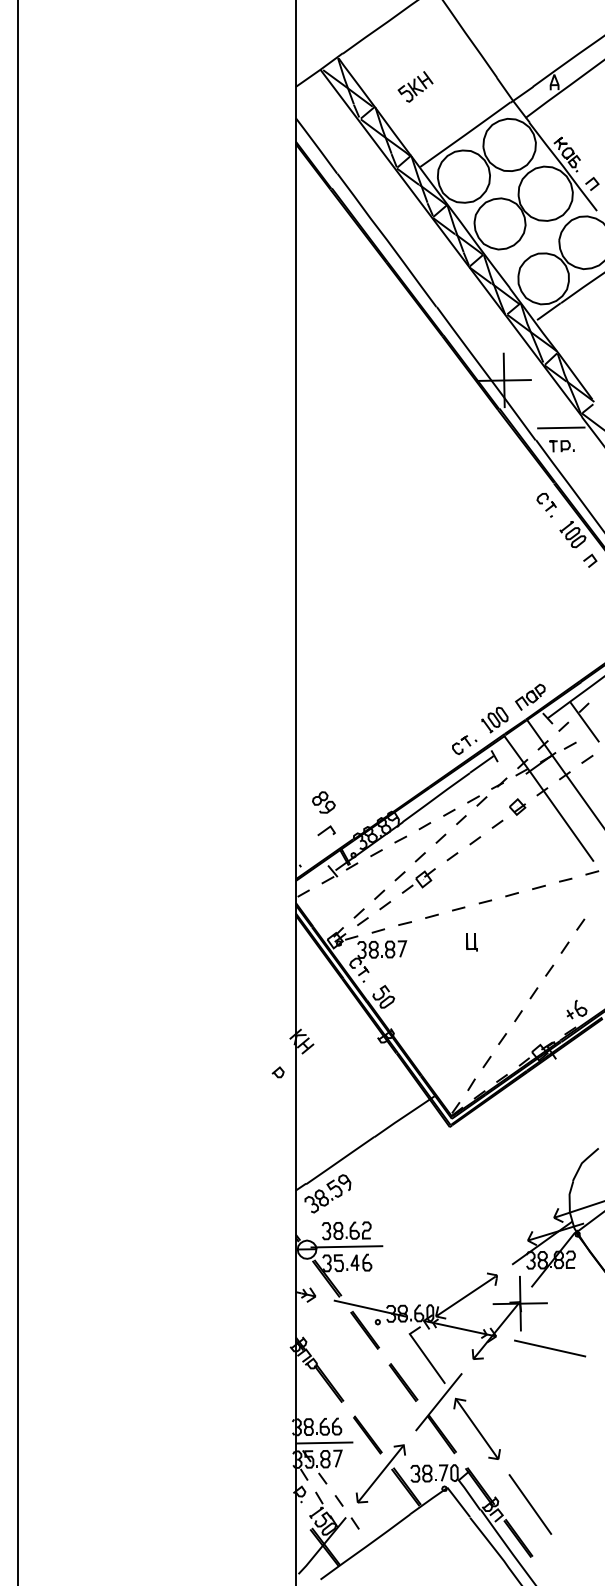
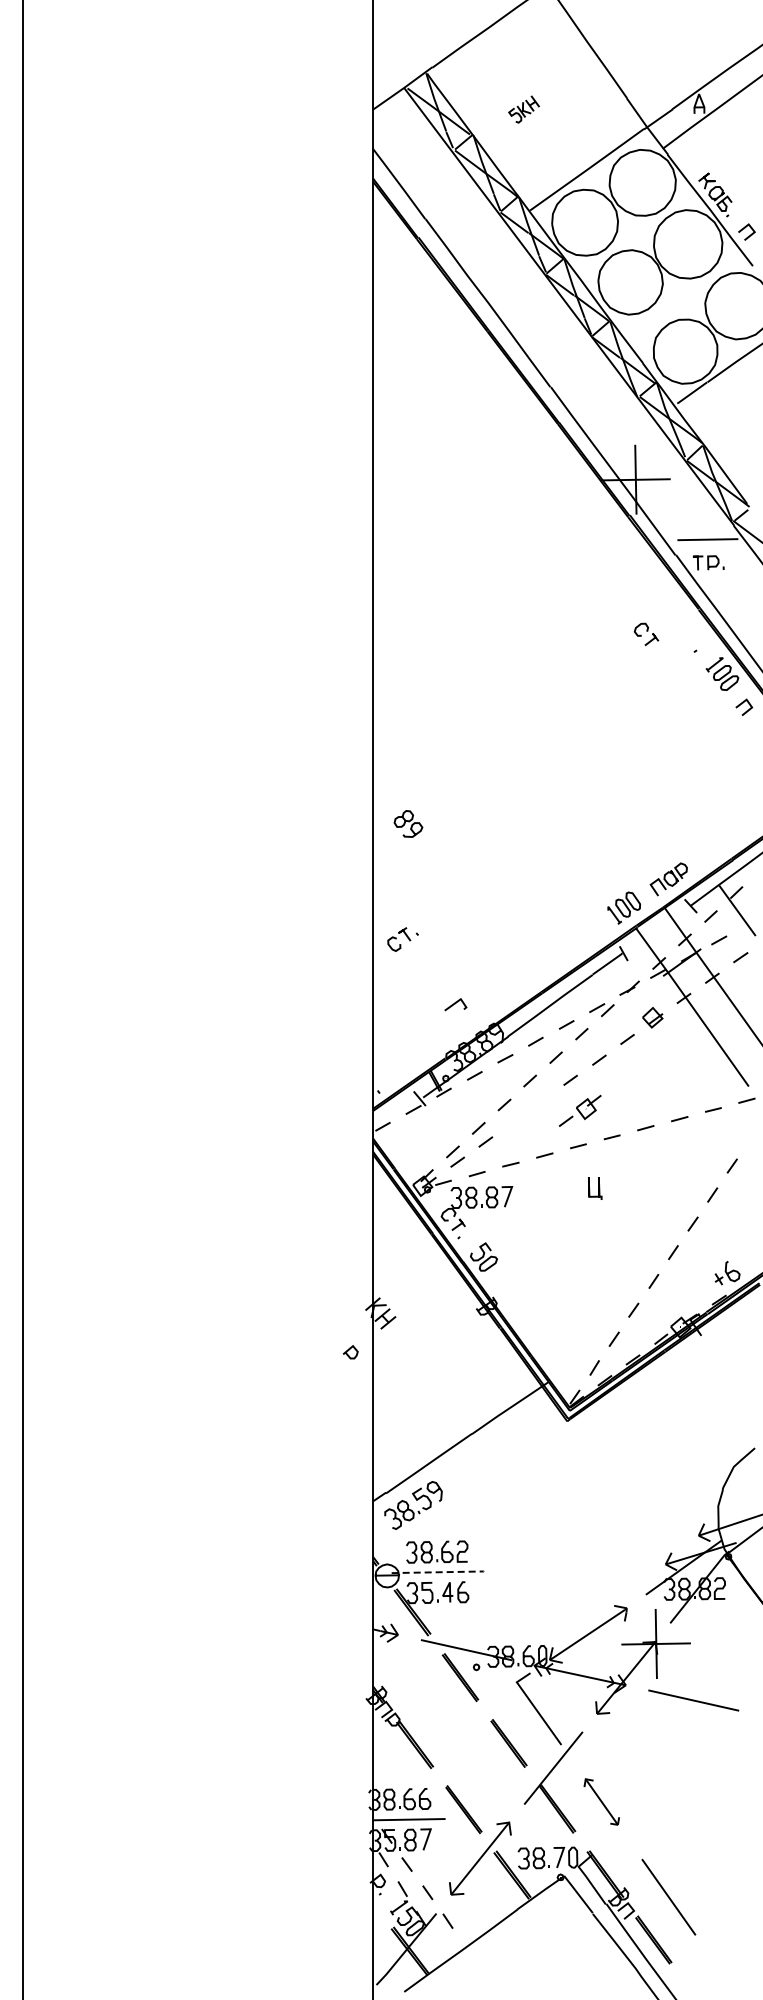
part: (415, 86) -> (523, 109), size x0.7
part: (546, 502) -> (646, 634), moved
part: (464, 745) -> (402, 939), moved
part: (323, 802) -> (408, 823), moved
line: (326, 830) -> (455, 1004), moved
part: (418, 880) -> (579, 1110), moved
line: (347, 1246) -> (438, 1572), solid -> dashed
part: (476, 1428) -> (601, 1801), size x0.6

